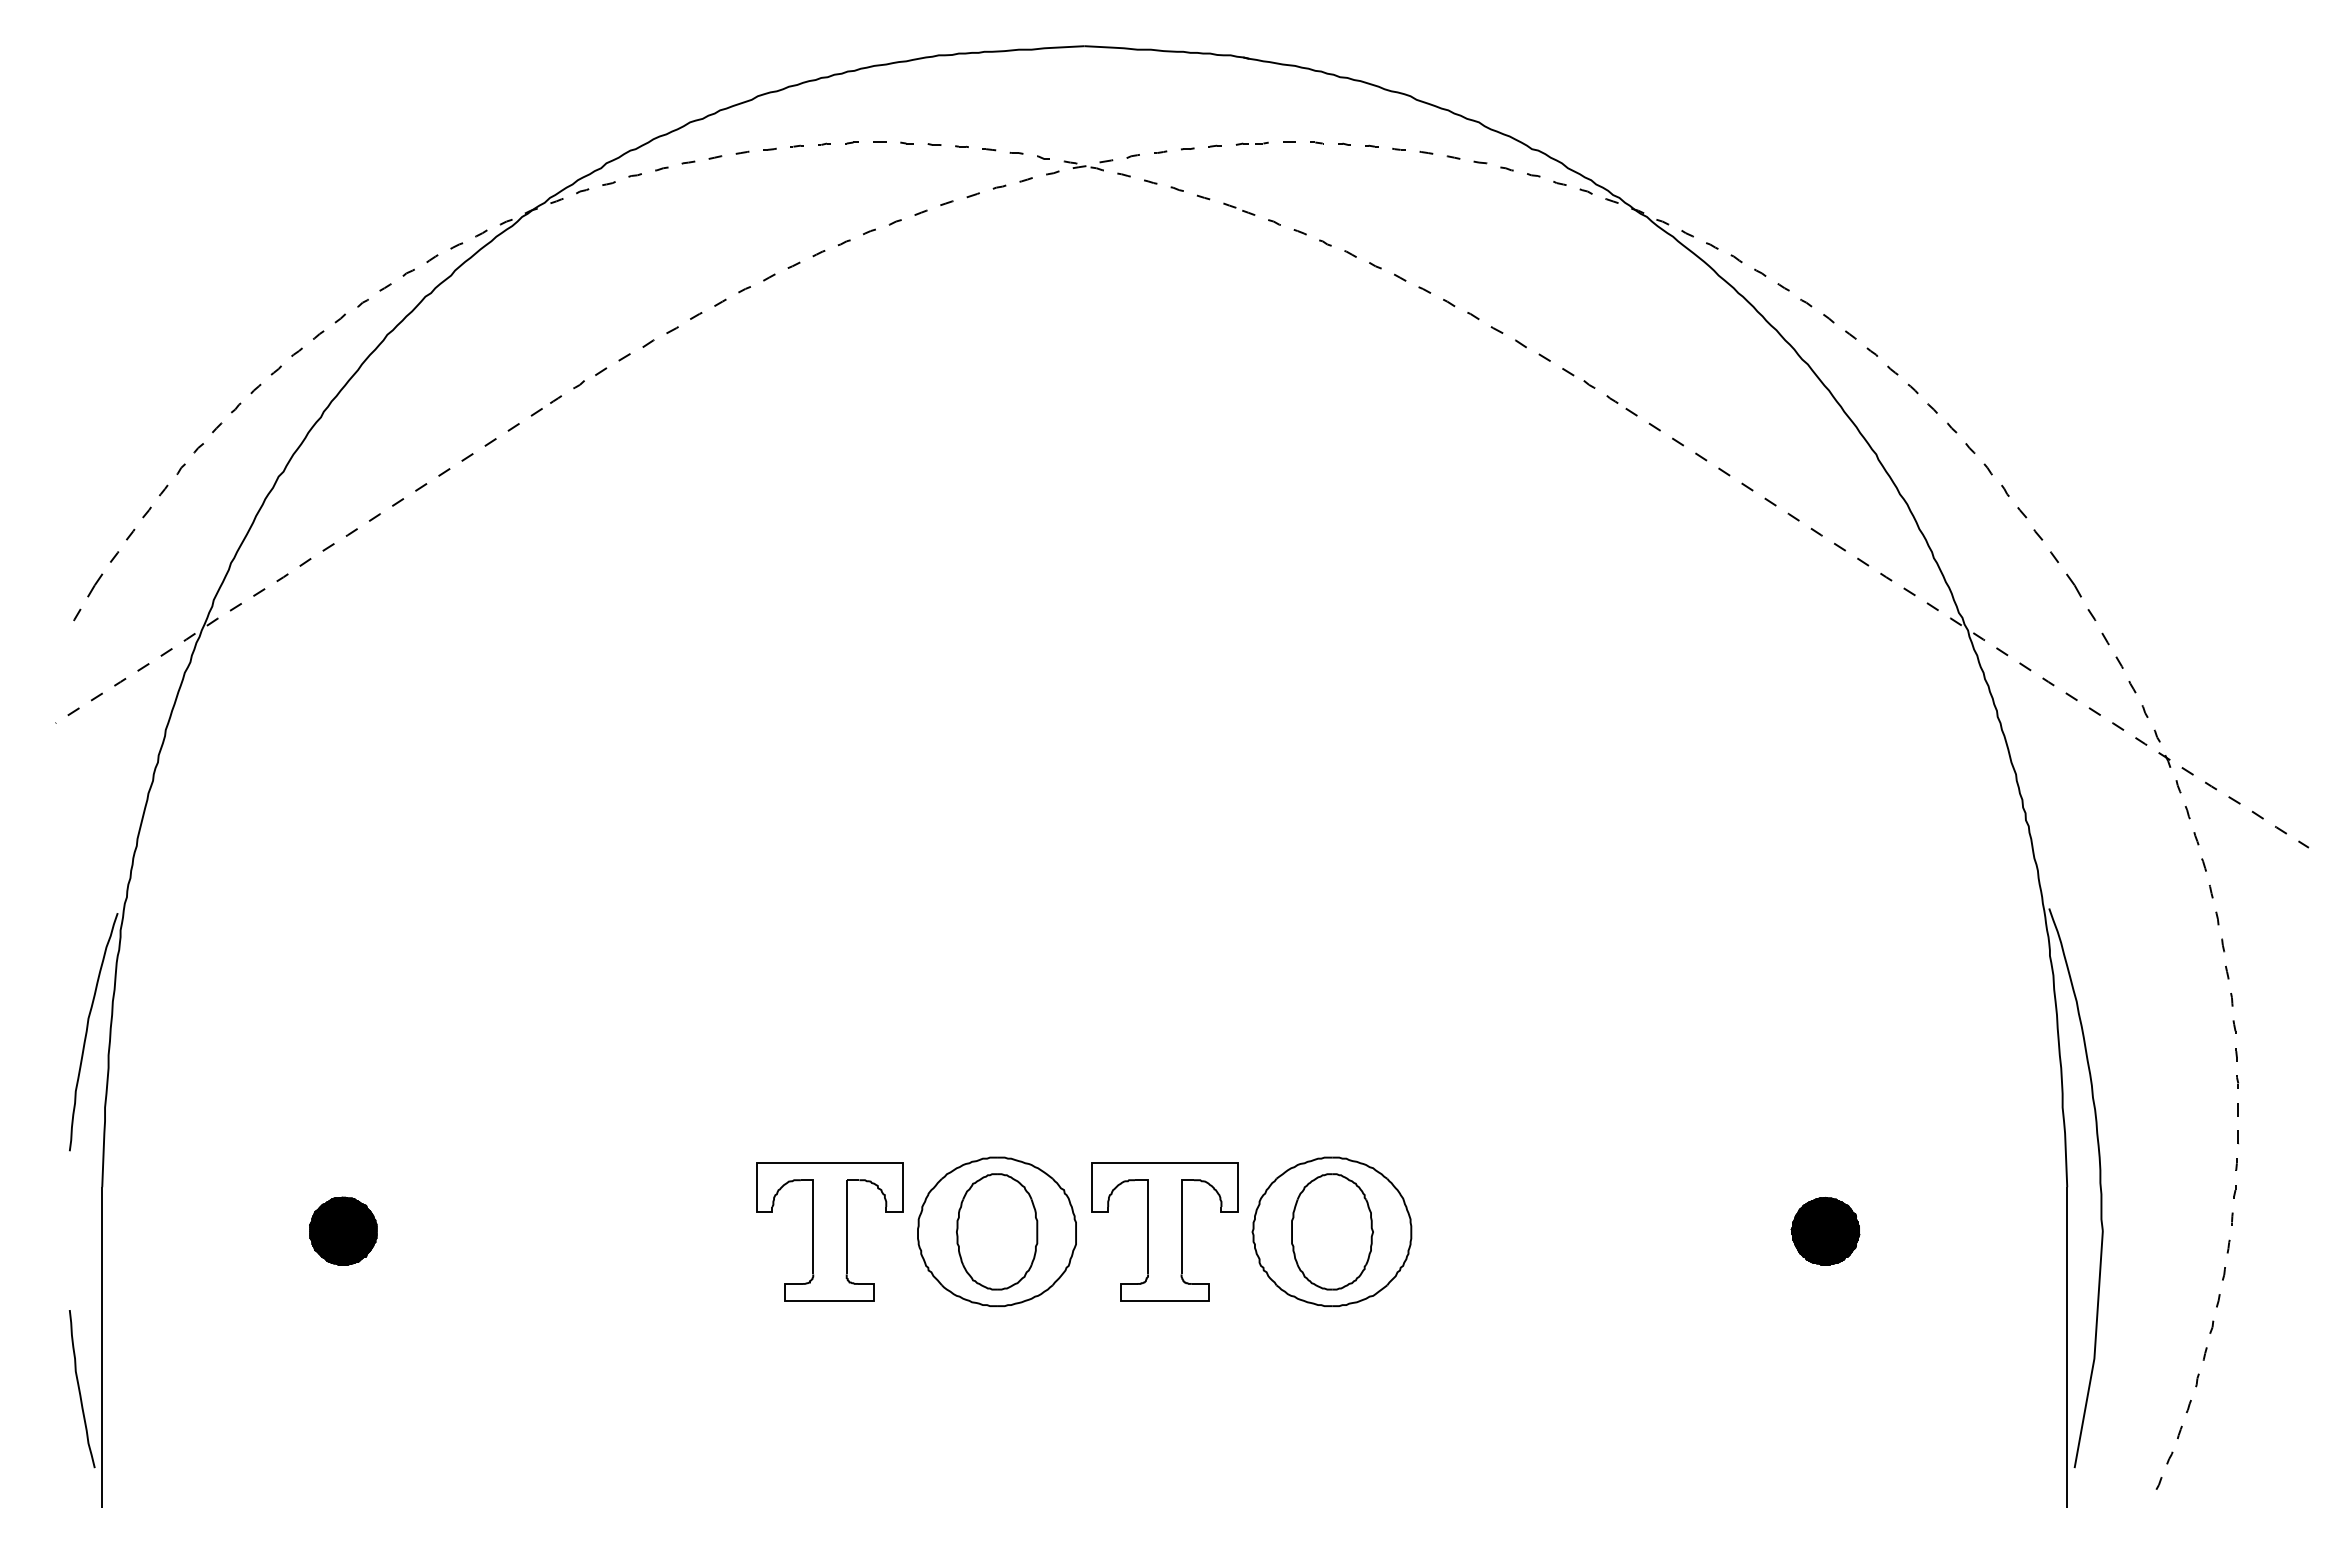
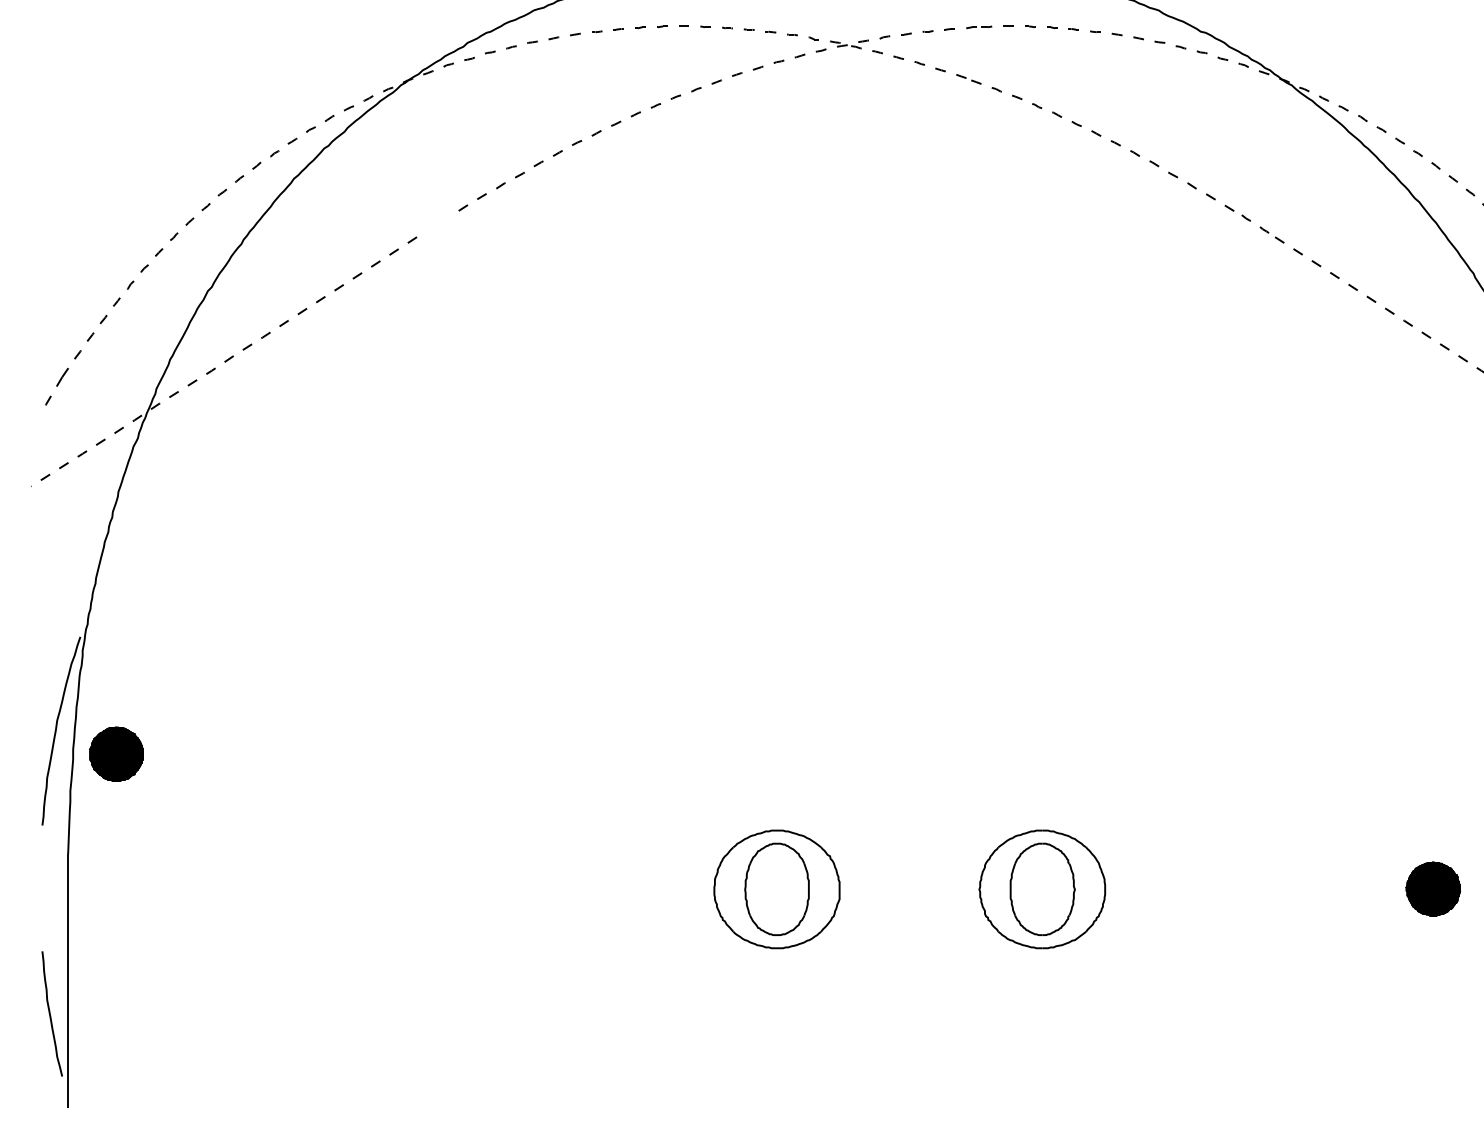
curve: (573, 388) -> (441, 221), removed
part: (343, 1230) -> (116, 753), moved
part: (829, 1231) -> (644, 889), removed
part: (1164, 1231) -> (909, 889), removed

